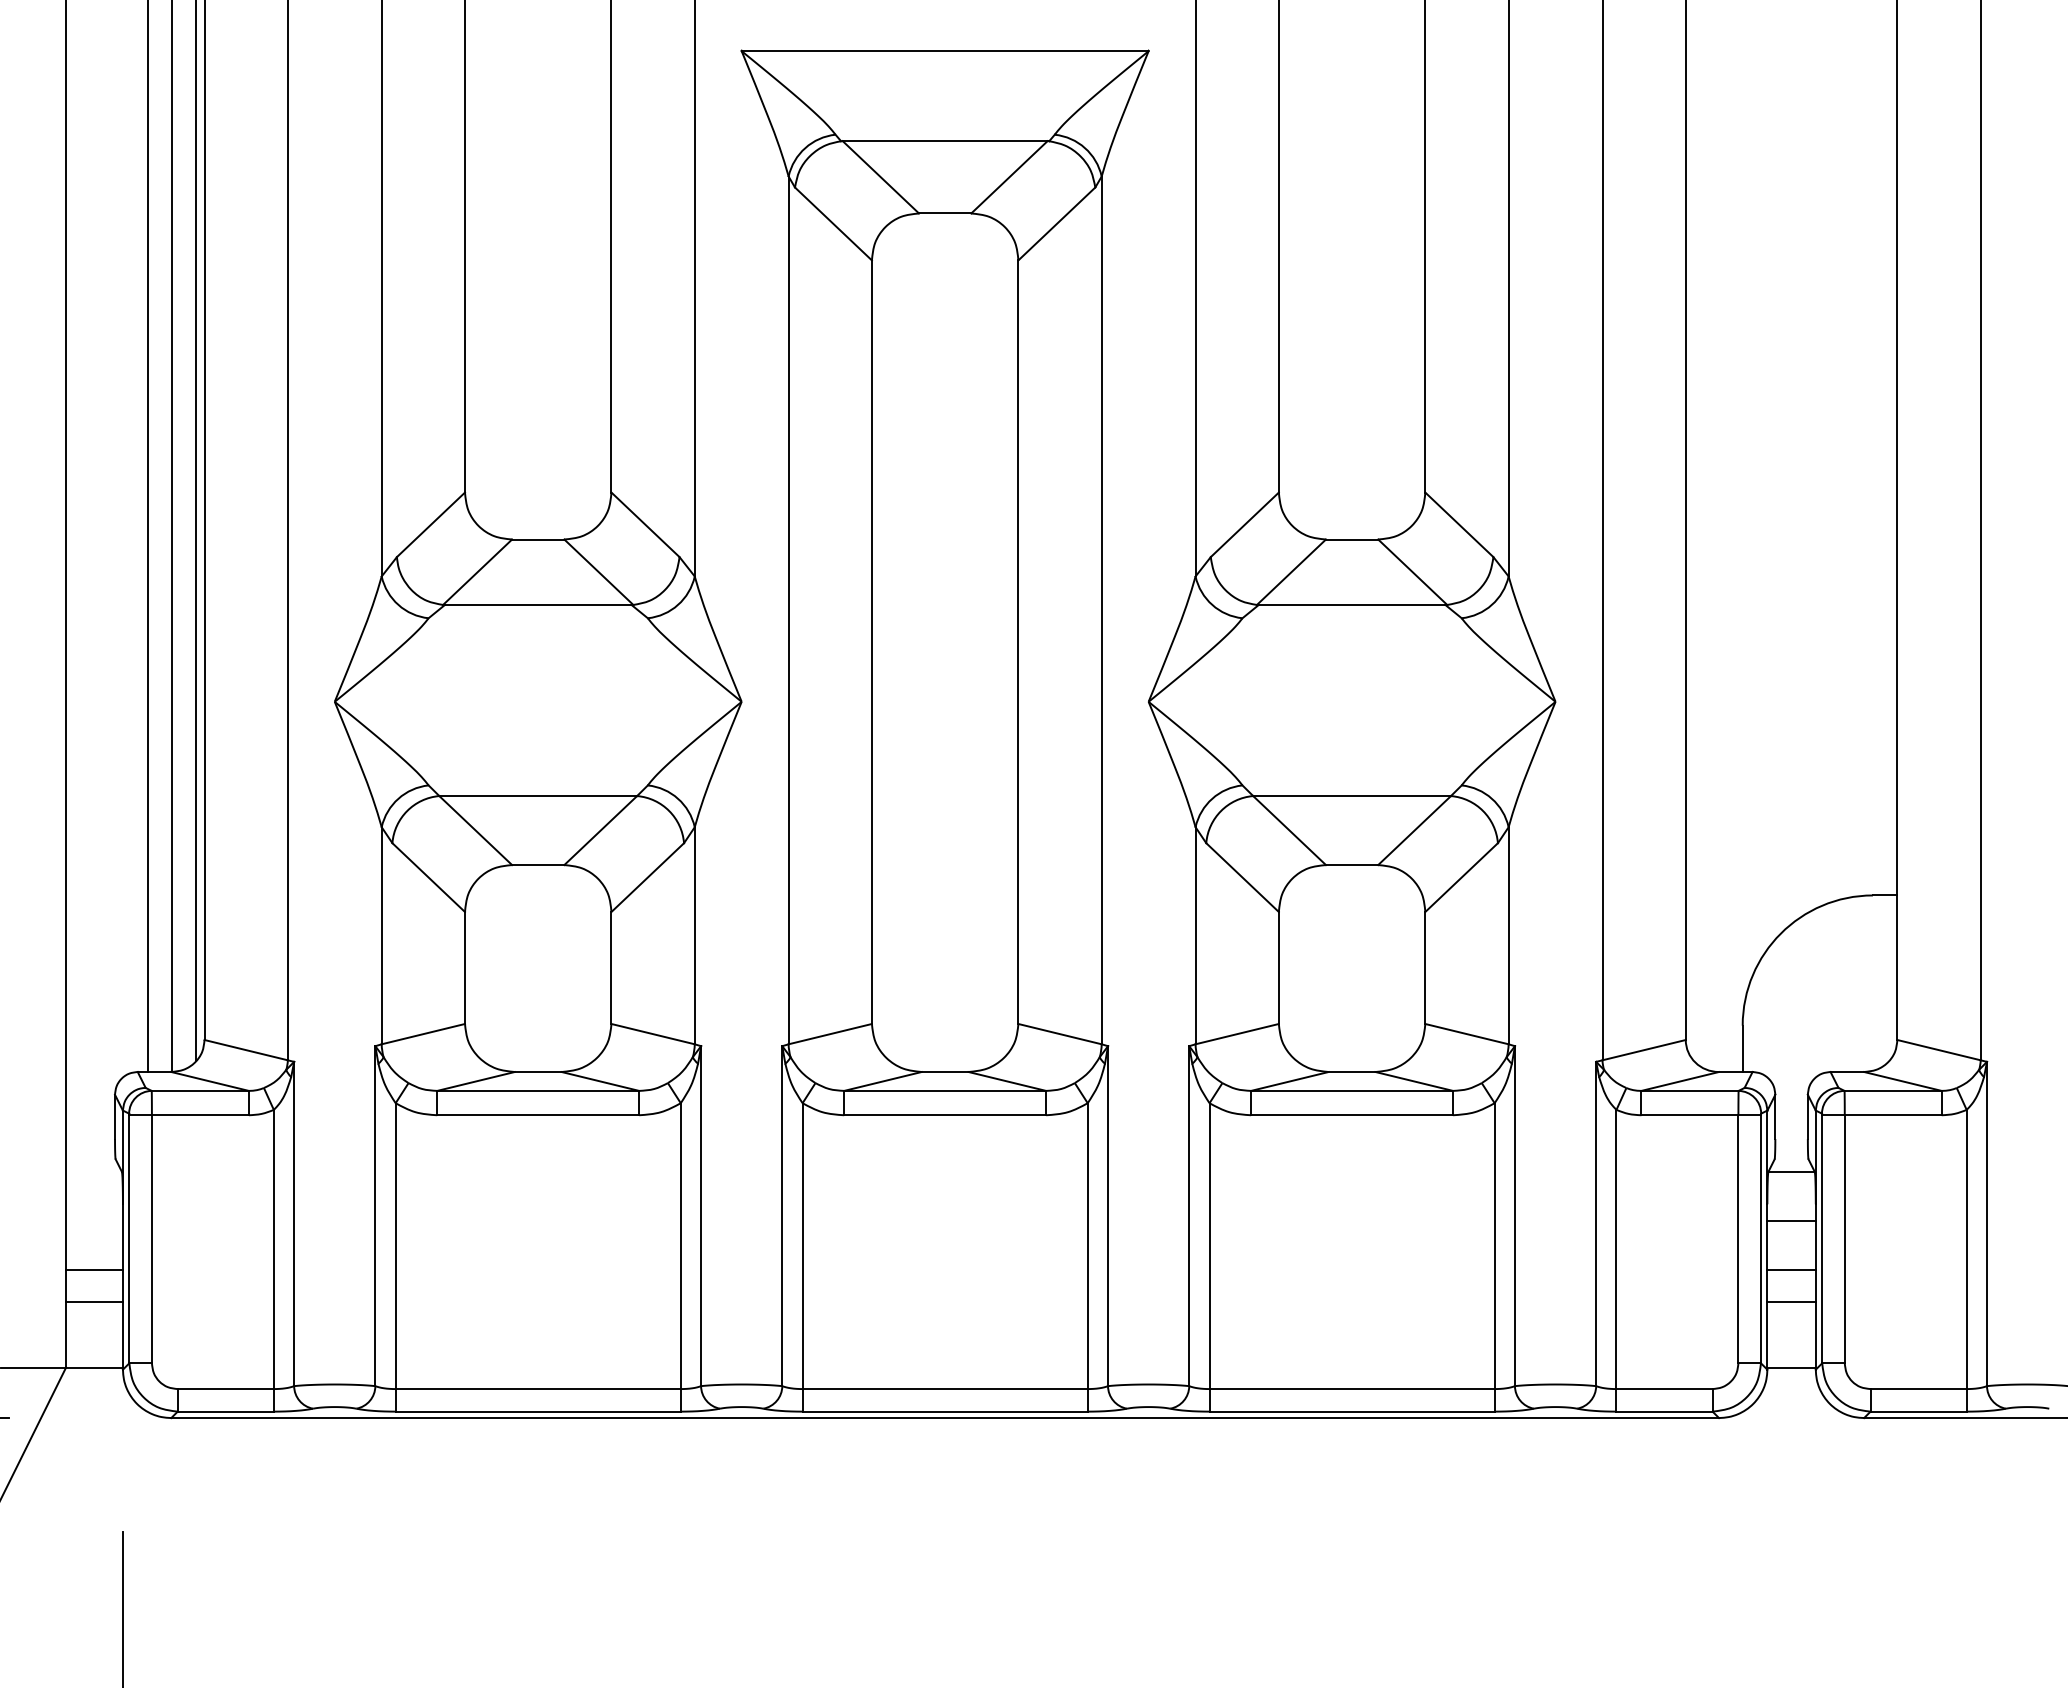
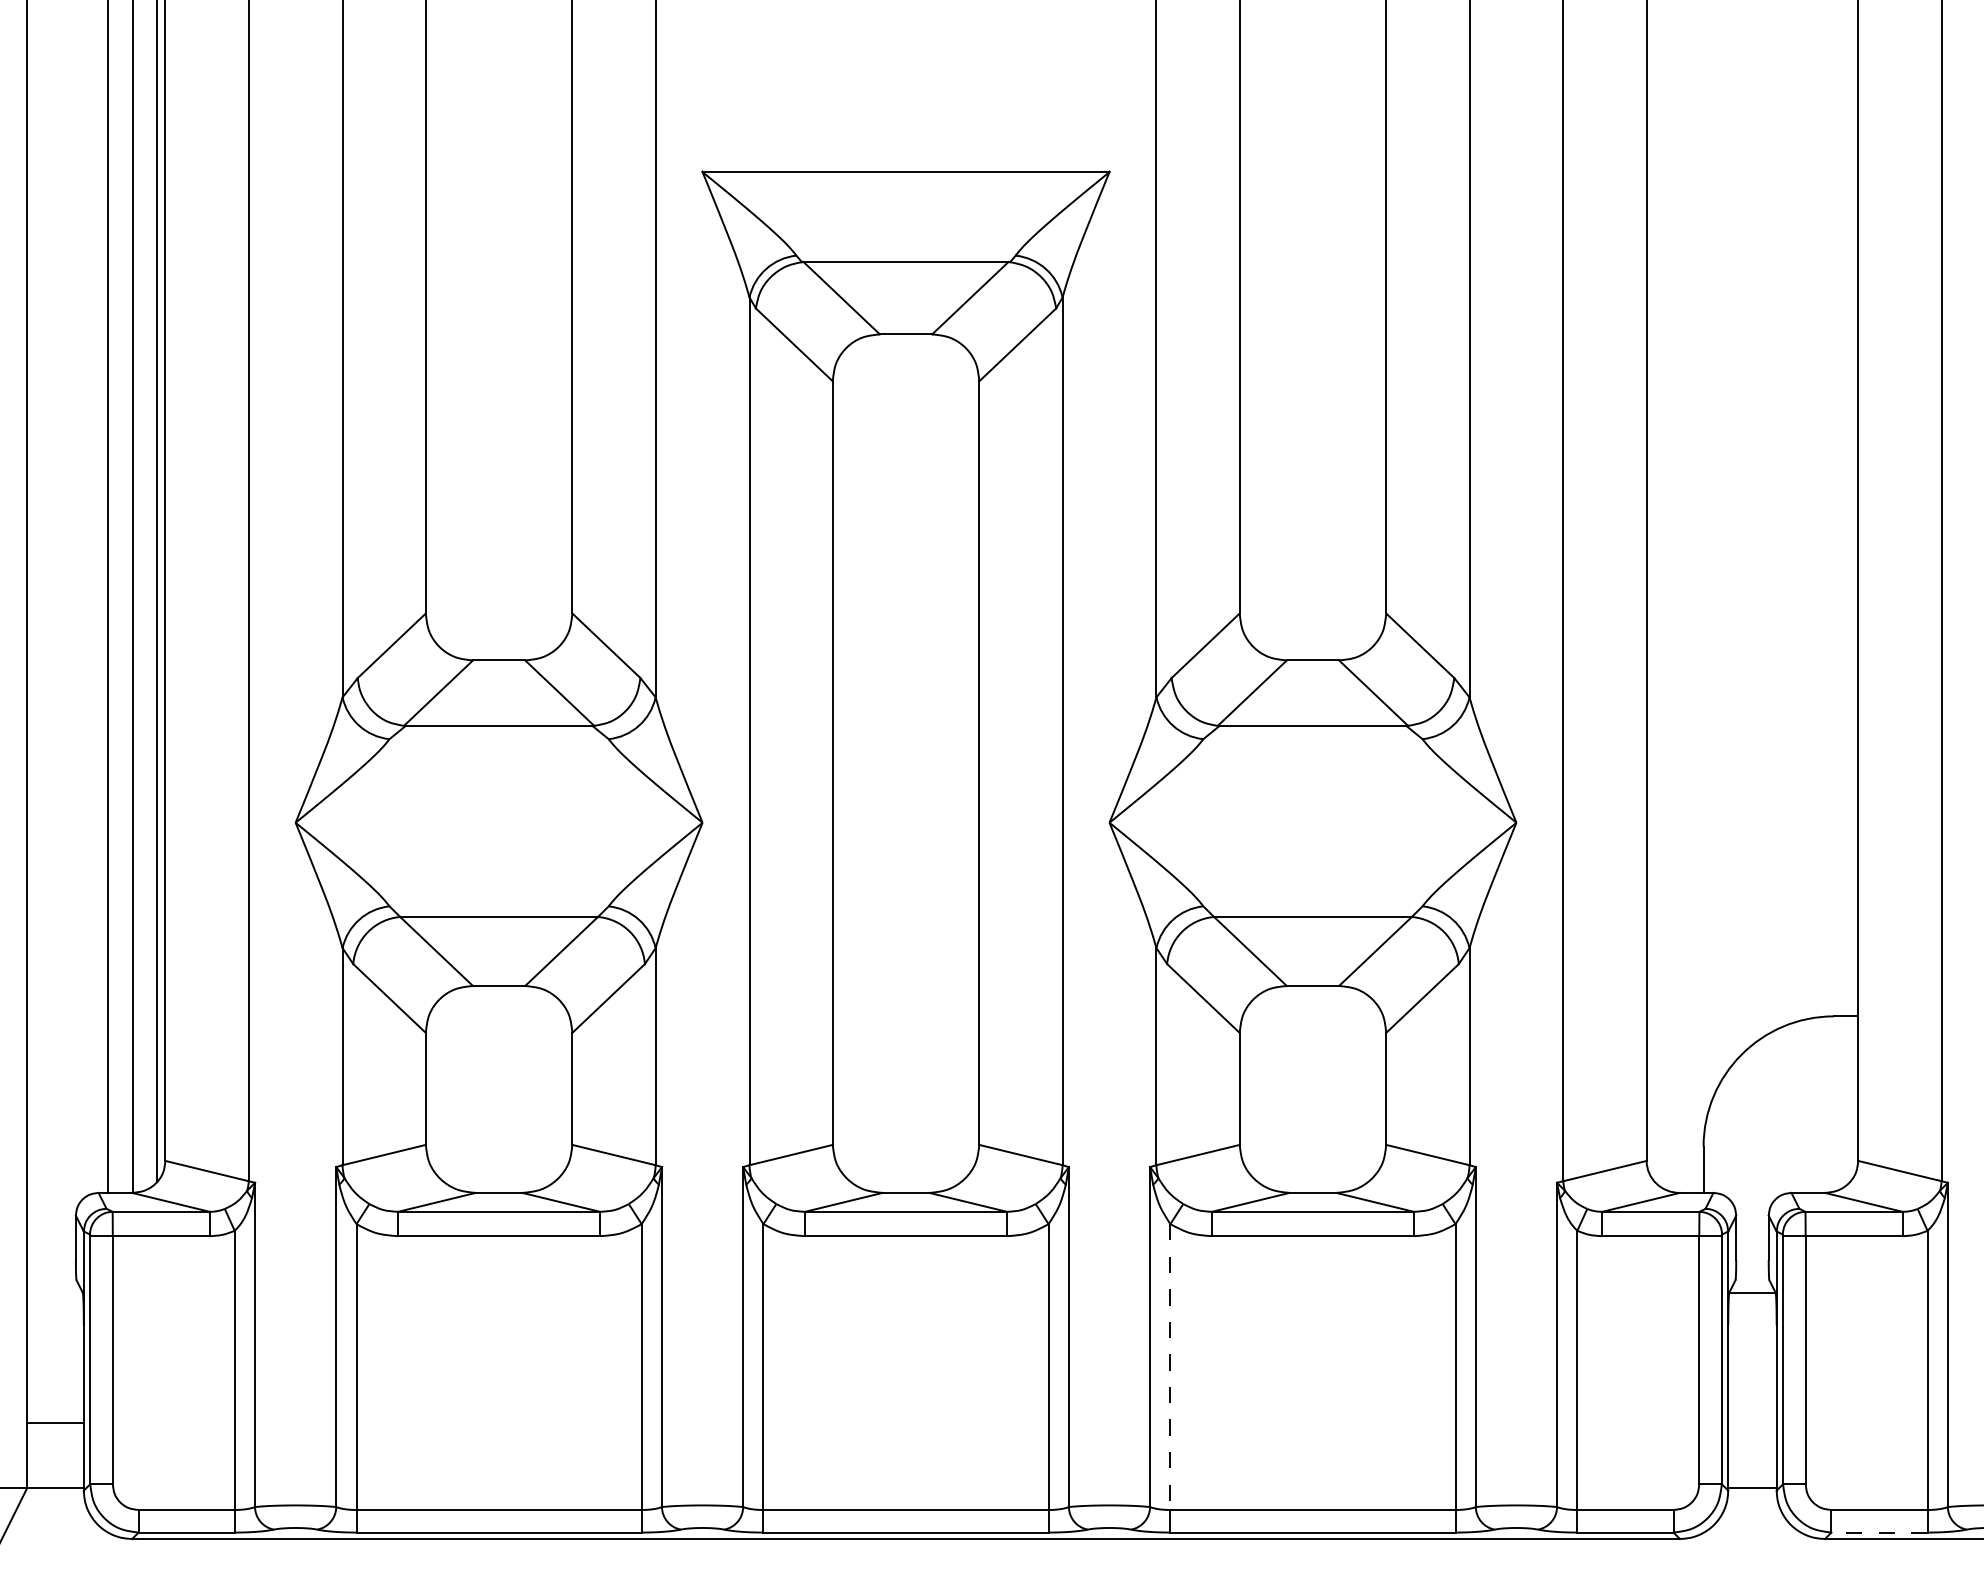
line: (1791, 1221) -> (1752, 1342), removed
line: (1209, 1246) -> (1170, 1367), solid -> dashed
line: (94, 1269) -> (55, 1390), removed
line: (1791, 1269) -> (1752, 1390), removed
line: (1791, 1302) -> (1752, 1423), removed
line: (1918, 1411) -> (1879, 1532), solid -> dashed

